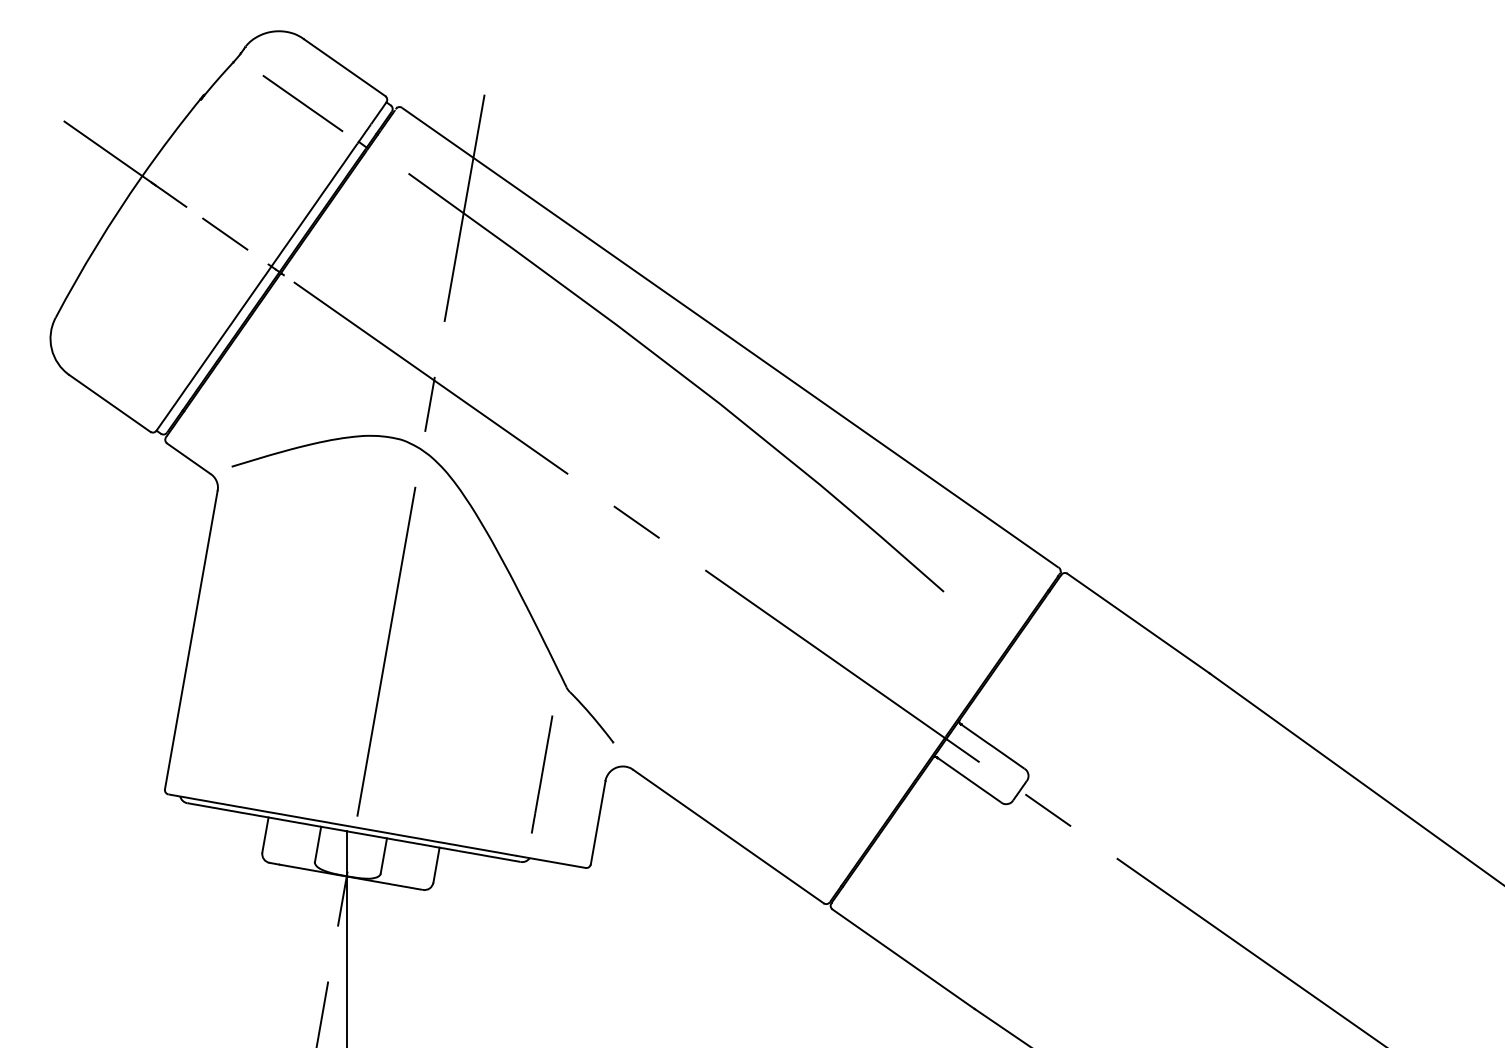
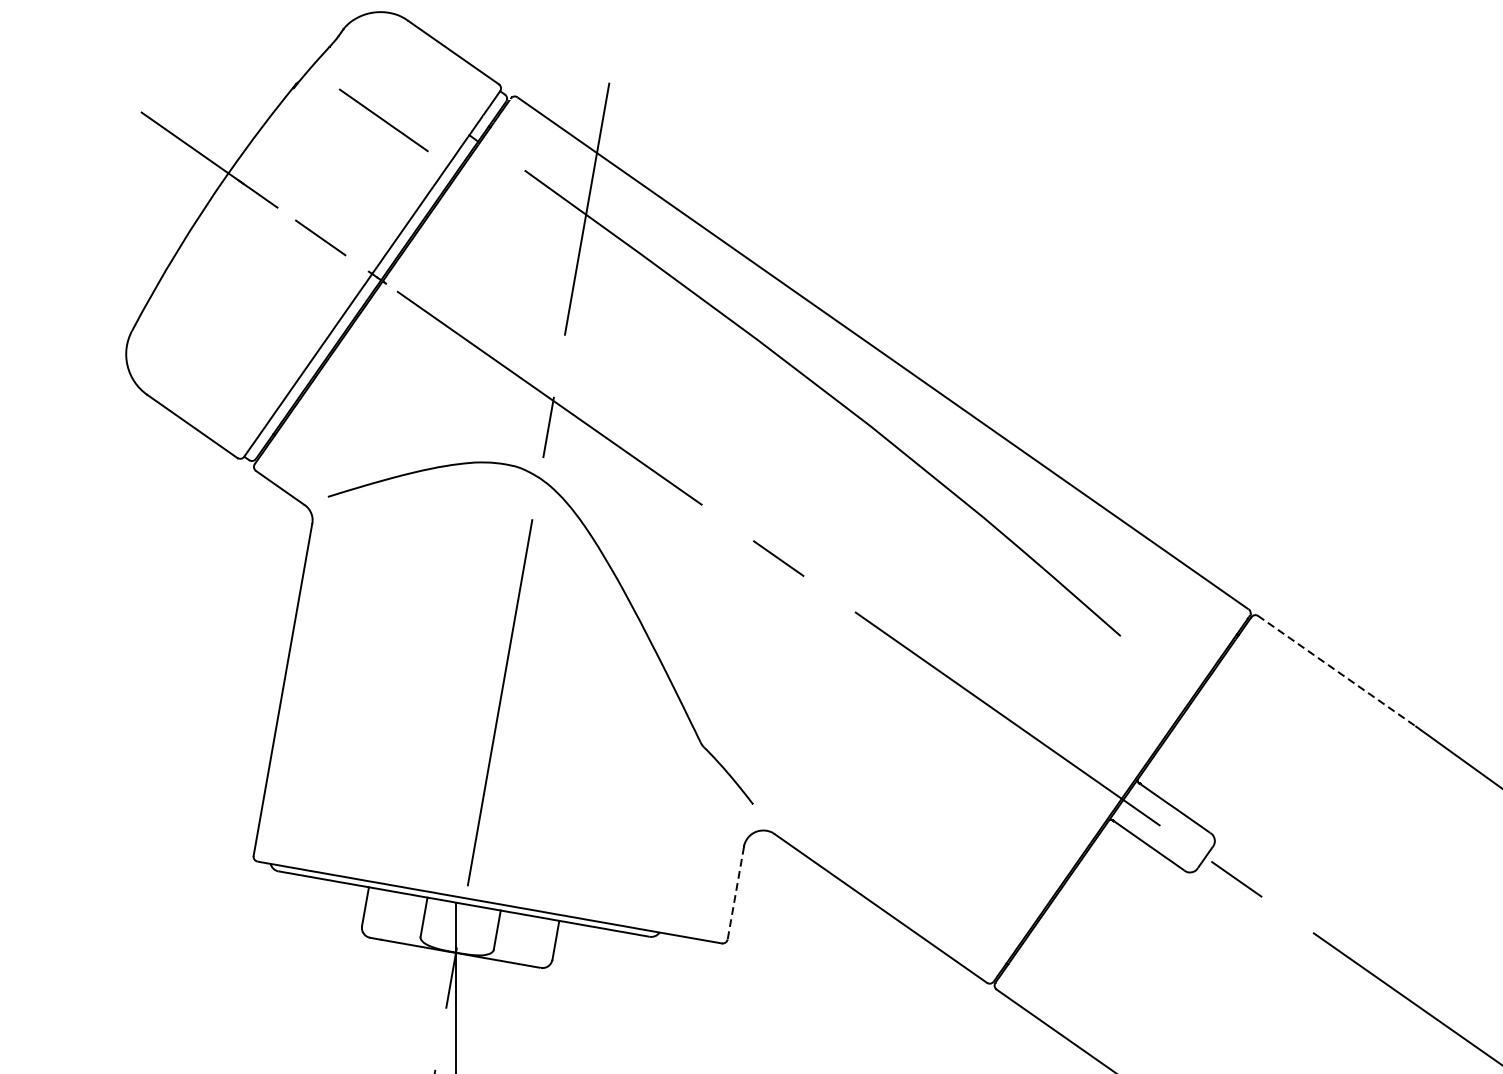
line: (302, 103) -> (383, 120), moved
line: (1139, 623) -> (1338, 671), solid -> dashed
line: (542, 774) -> (673, 839), removed
line: (598, 823) -> (736, 893), solid -> dashed

